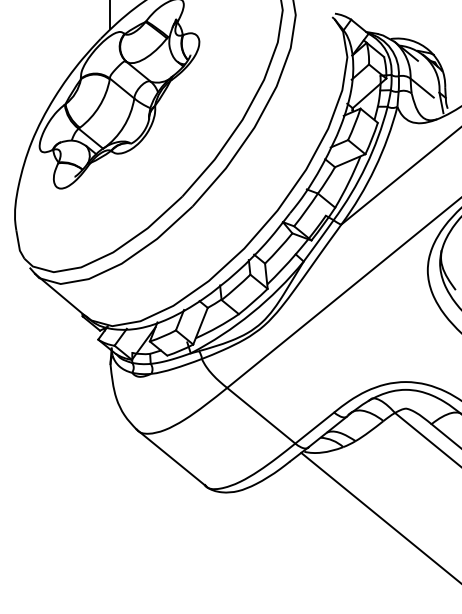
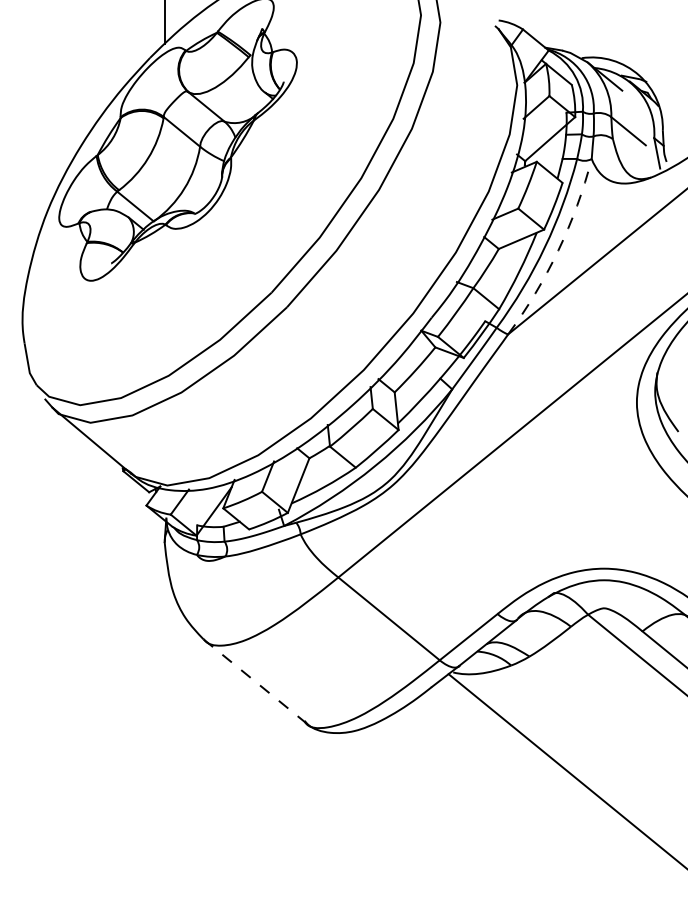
arc: (374, 168) -> (557, 250), solid -> dashed
line: (171, 457) -> (255, 680), solid -> dashed

